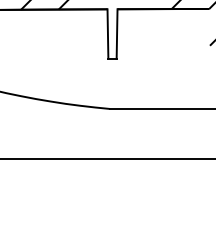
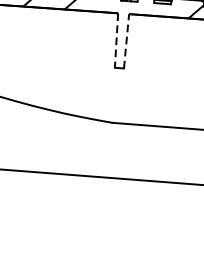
line: (107, 34) -> (116, 40), solid -> dashed
line: (117, 34) -> (126, 41), solid -> dashed

